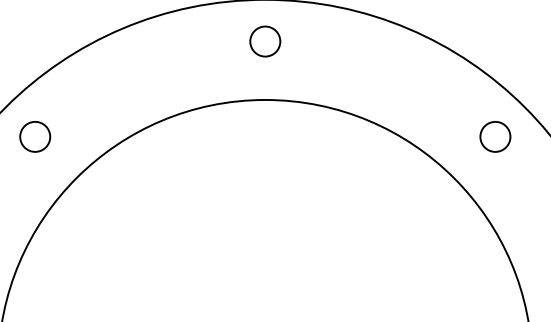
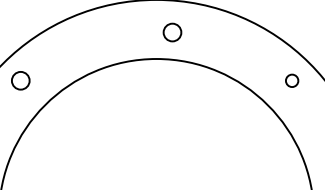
circle: (265, 41) -> (172, 32), moved
circle: (494, 136) -> (291, 80), size x0.7

